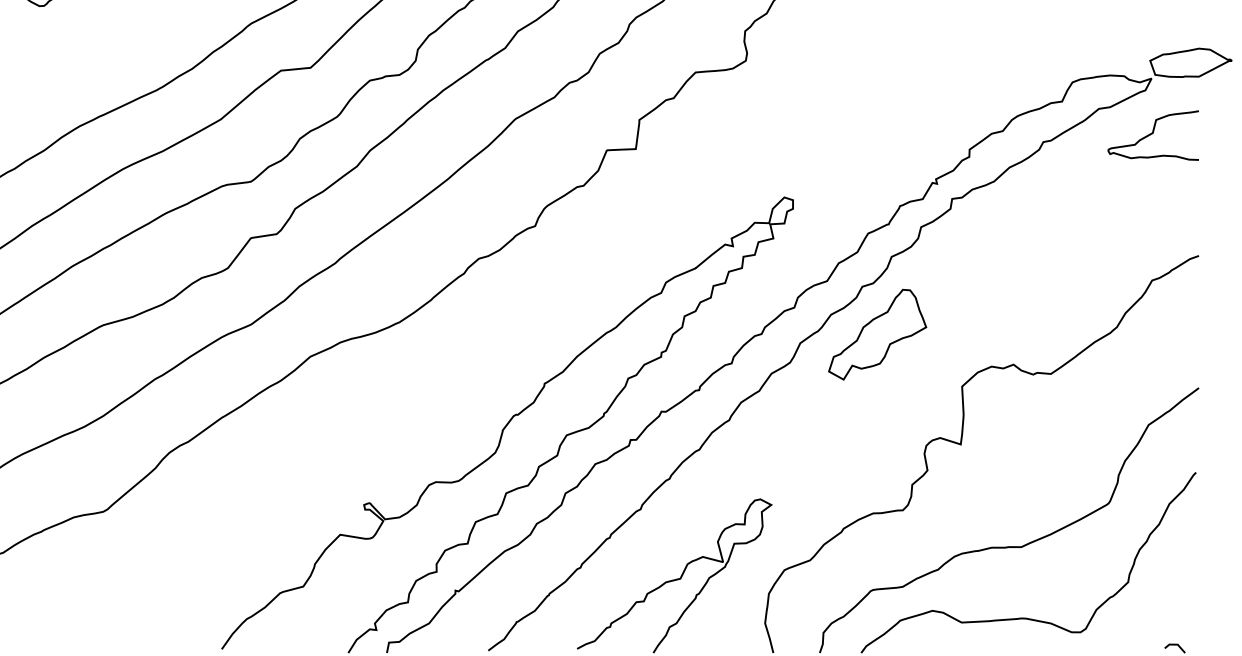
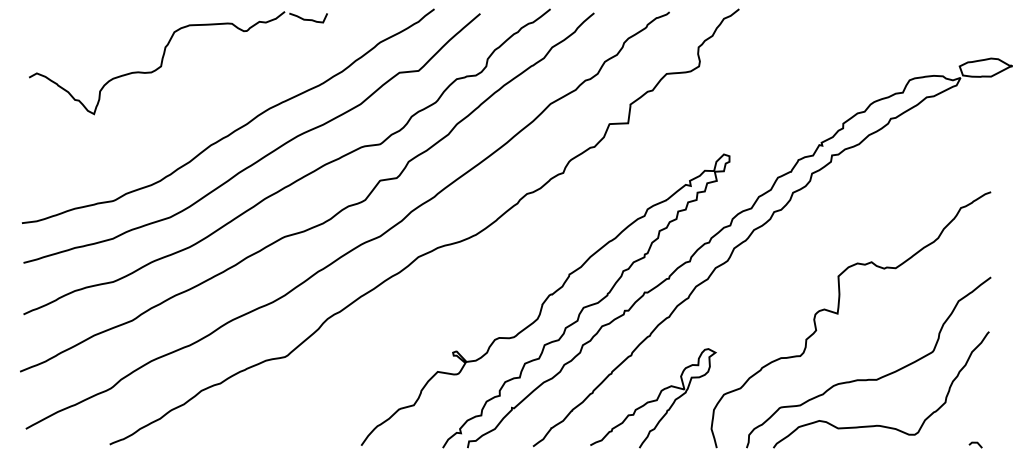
curve: (1153, 133) -> (961, 113), removed
part: (876, 334) -> (783, 242), removed

